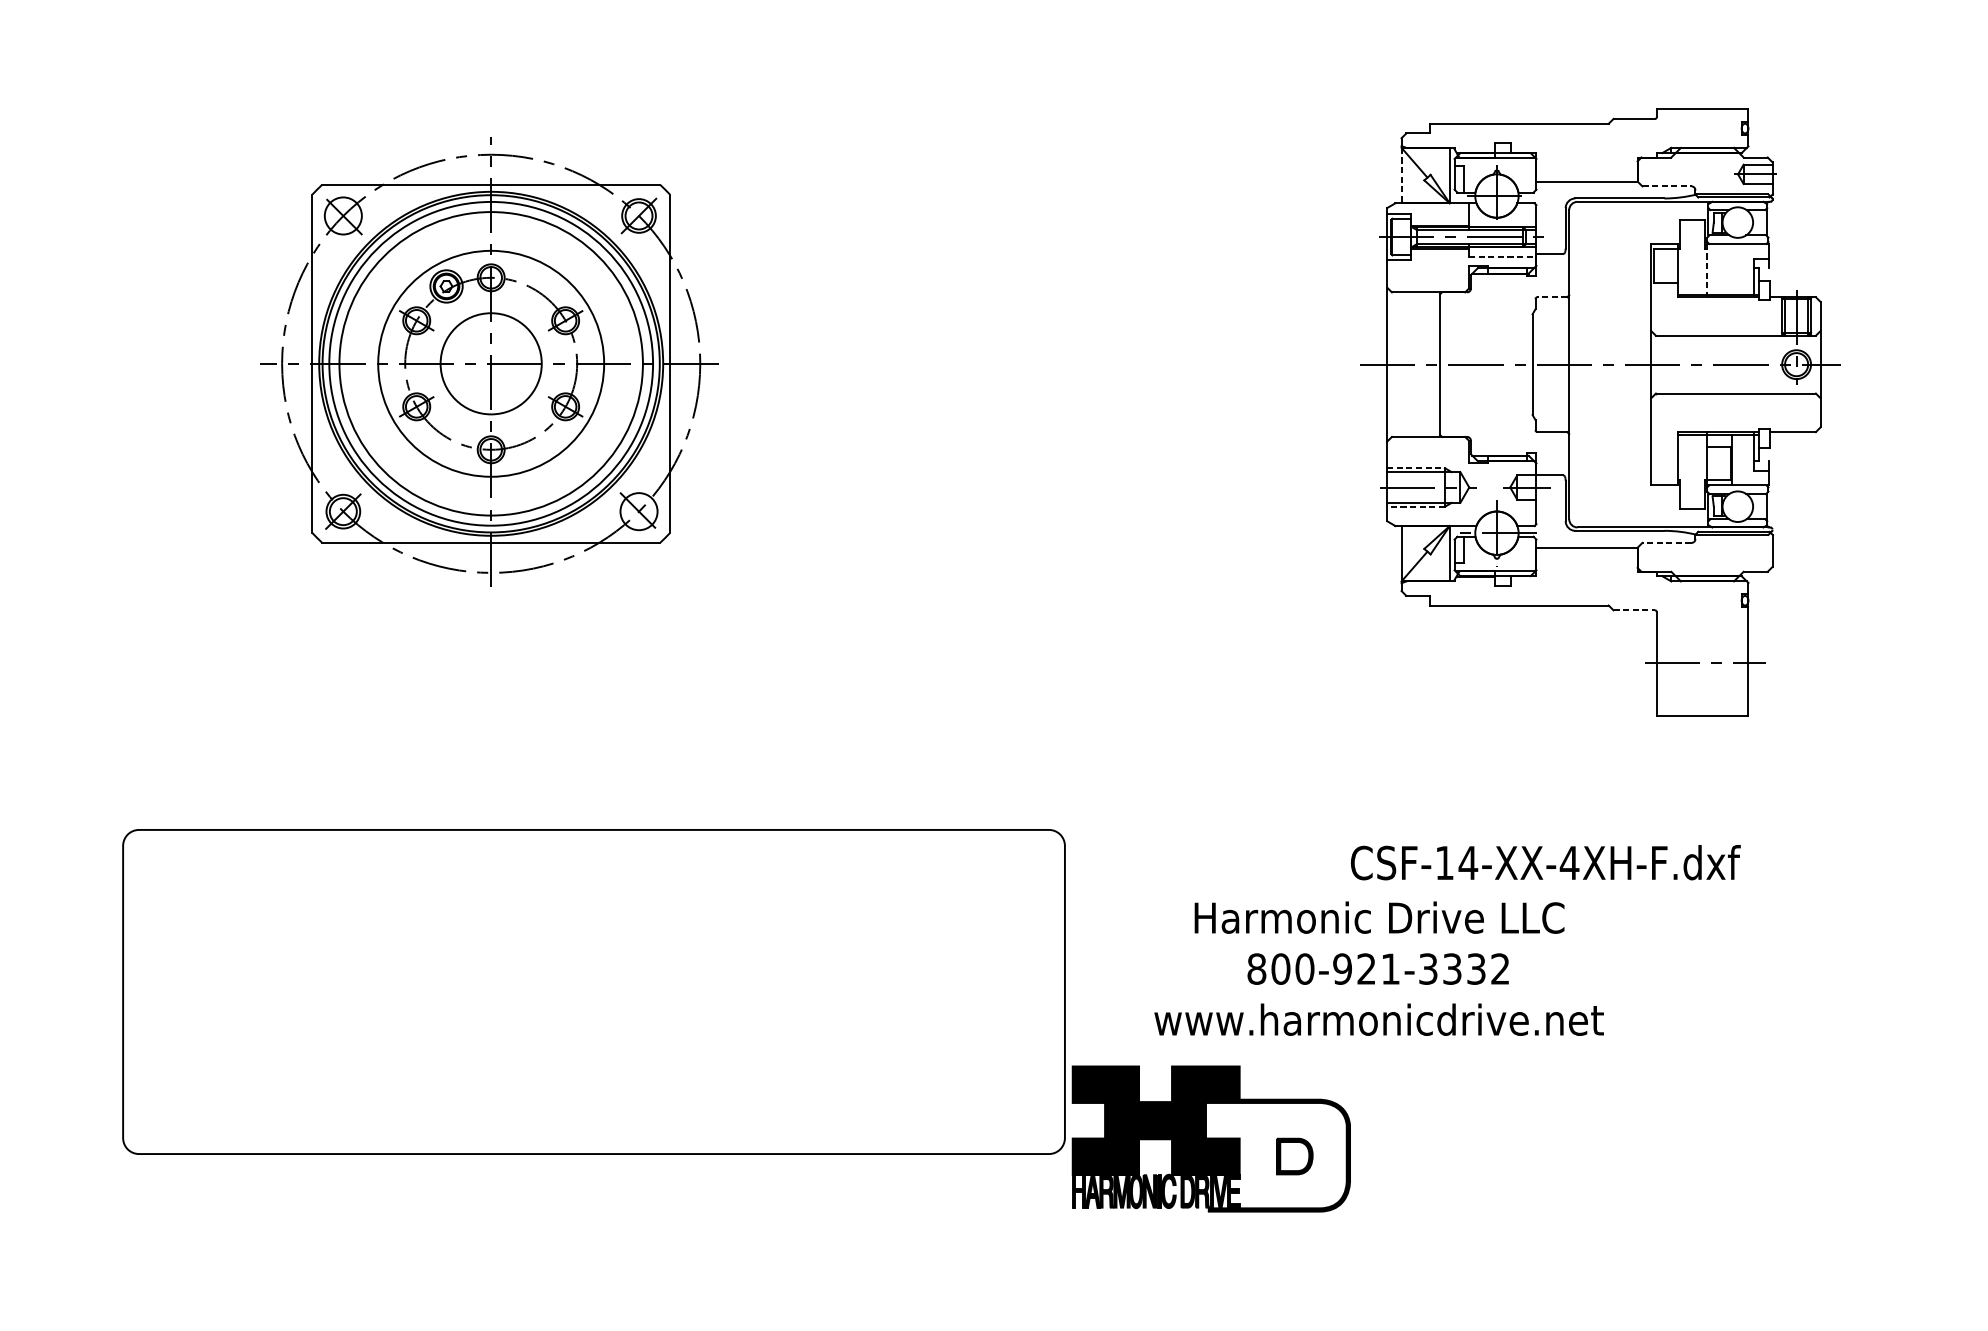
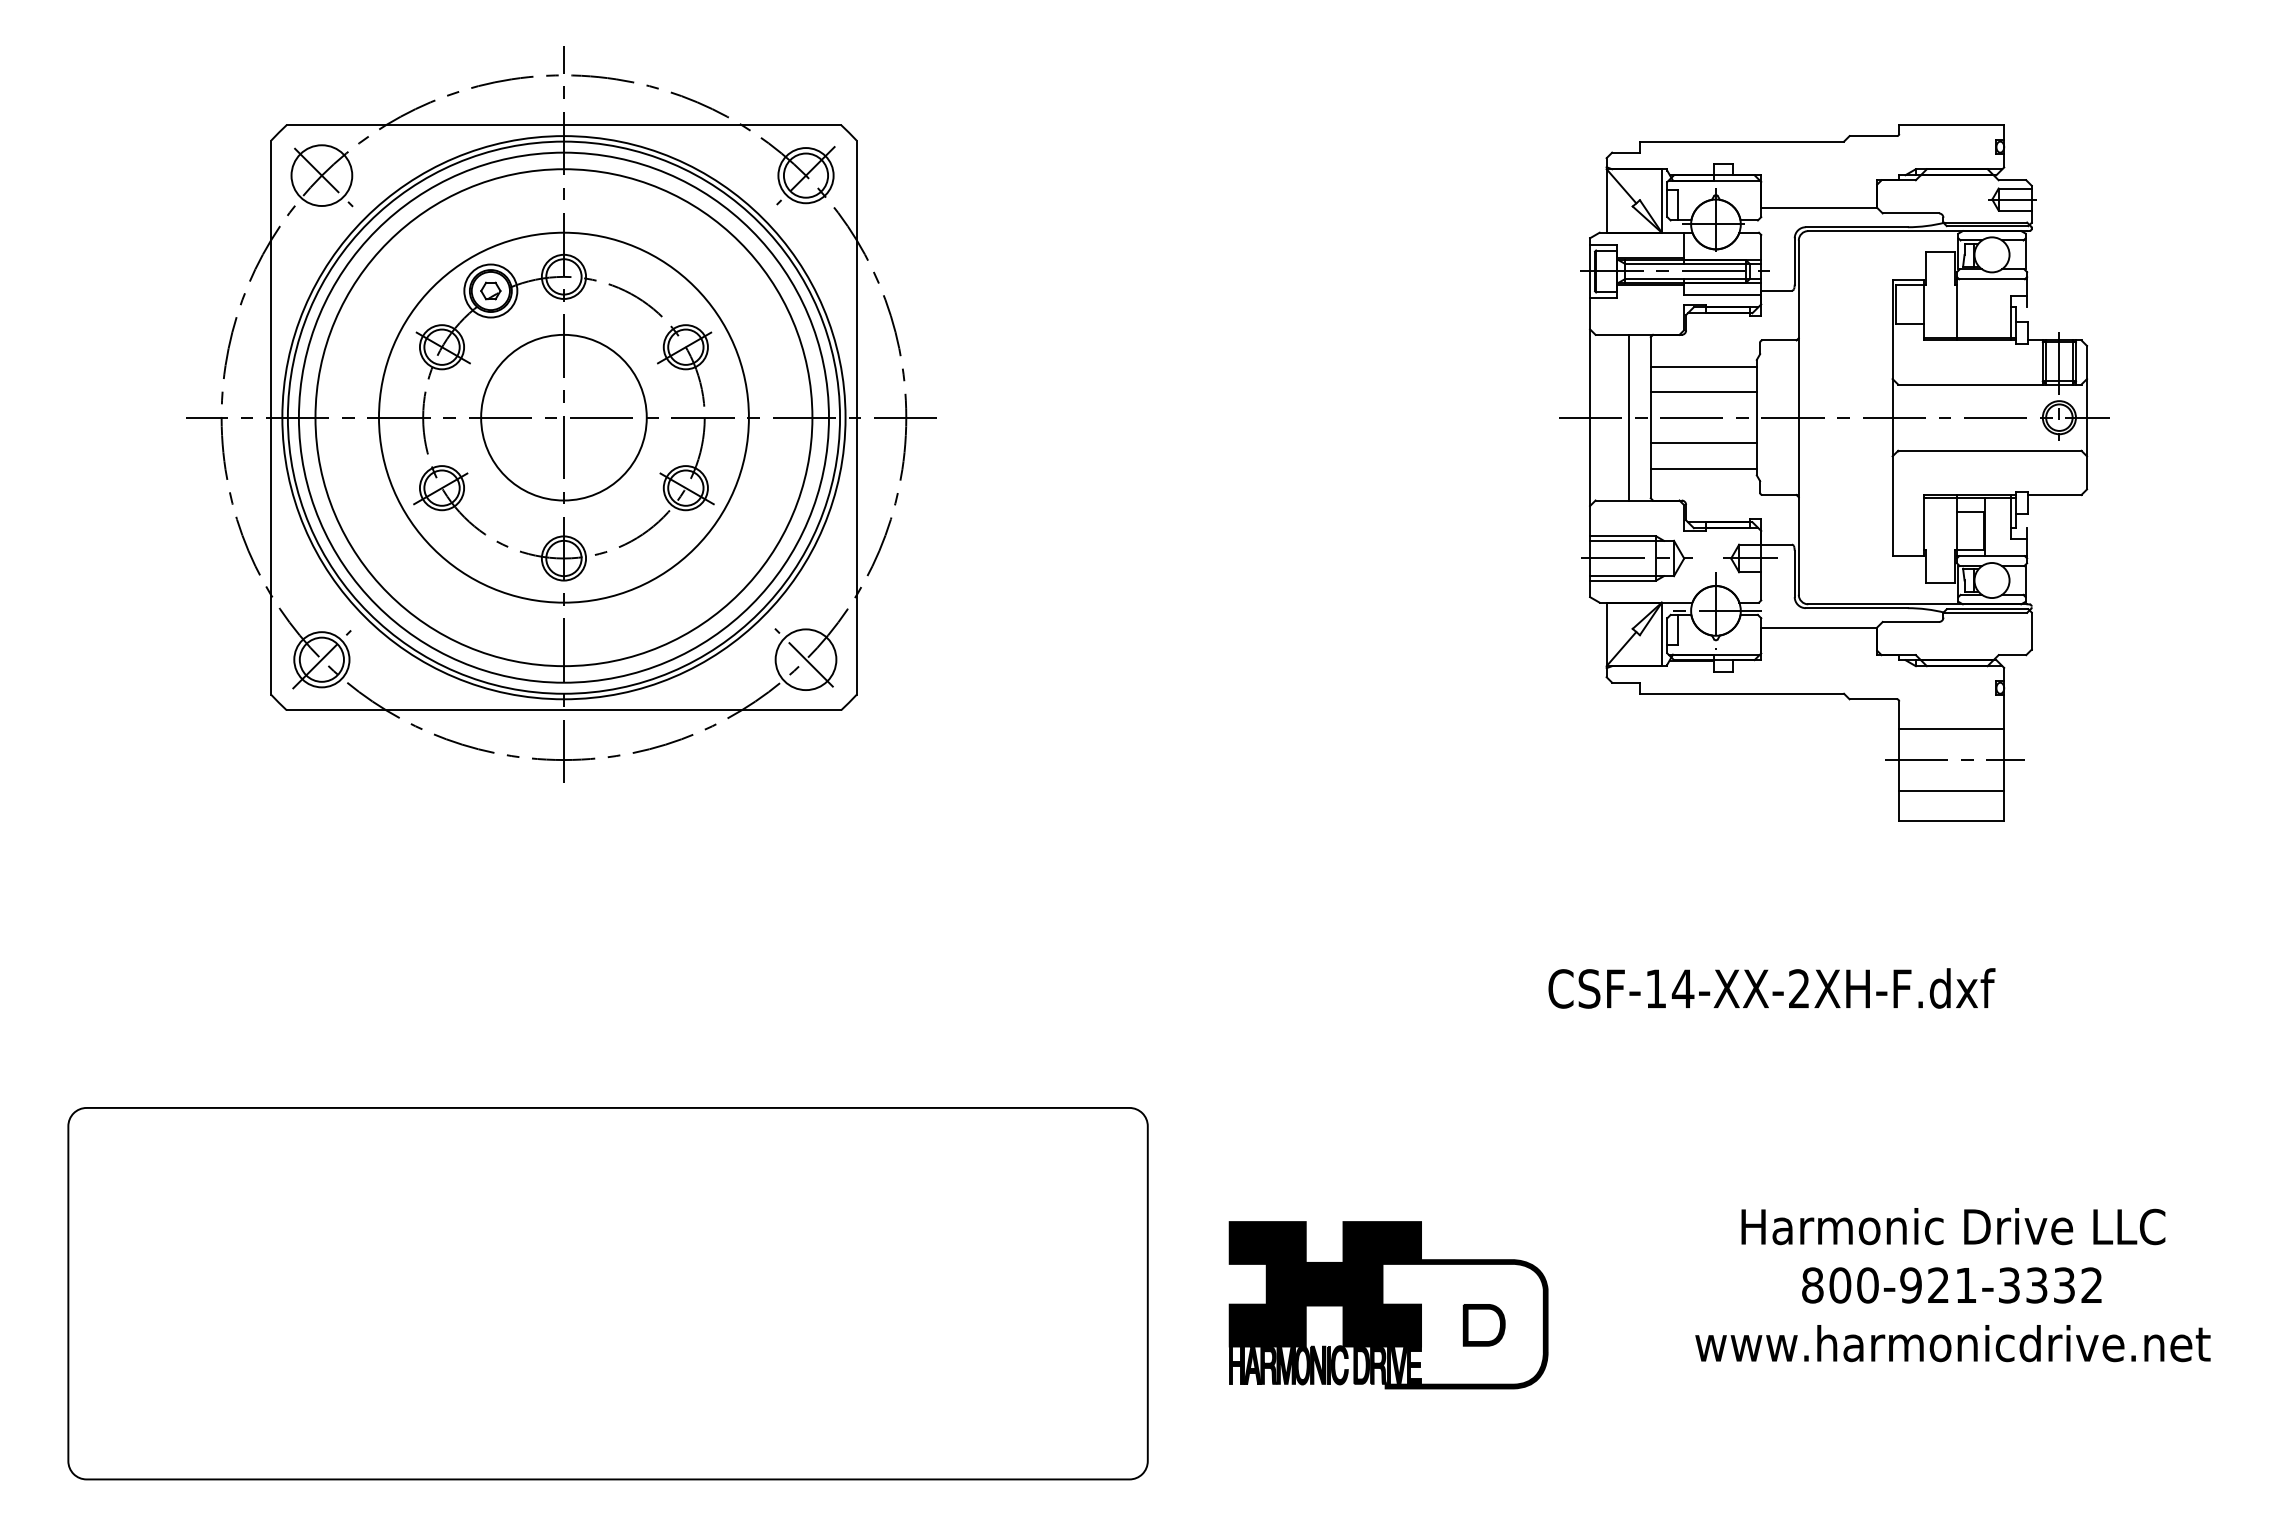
line: (1401, 175) -> (1606, 200), dashed -> solid
line: (1667, 186) -> (1911, 213), dashed -> solid
line: (1502, 257) -> (1722, 294), dashed -> solid
line: (1706, 270) -> (1956, 309), dashed -> solid
line: (1551, 297) -> (1778, 340), dashed -> solid
line: (1486, 319) -> (1703, 366), added
line: (1486, 342) -> (1703, 392), added
part: (489, 361) -> (561, 414), size x1.43
line: (1420, 364) -> (1628, 417), added
line: (1486, 387) -> (1703, 443), added
line: (1486, 408) -> (1703, 468), added
line: (1416, 468) -> (1623, 536), dashed -> solid
line: (1415, 506) -> (1622, 580), dashed -> solid
line: (1666, 543) -> (1910, 622), dashed -> solid
line: (1634, 610) -> (1873, 699), dashed -> solid
line: (1702, 636) -> (1951, 729), added
line: (1702, 689) -> (1951, 790), added
text: (1569, 862) -> (1799, 988), CSF-14-XX-4XH-F.dxf -> CSF-14-XX-2XH-F.dxf
text: (1378, 969) -> (1952, 1285), moved
part: (593, 991) -> (607, 1293), moved

